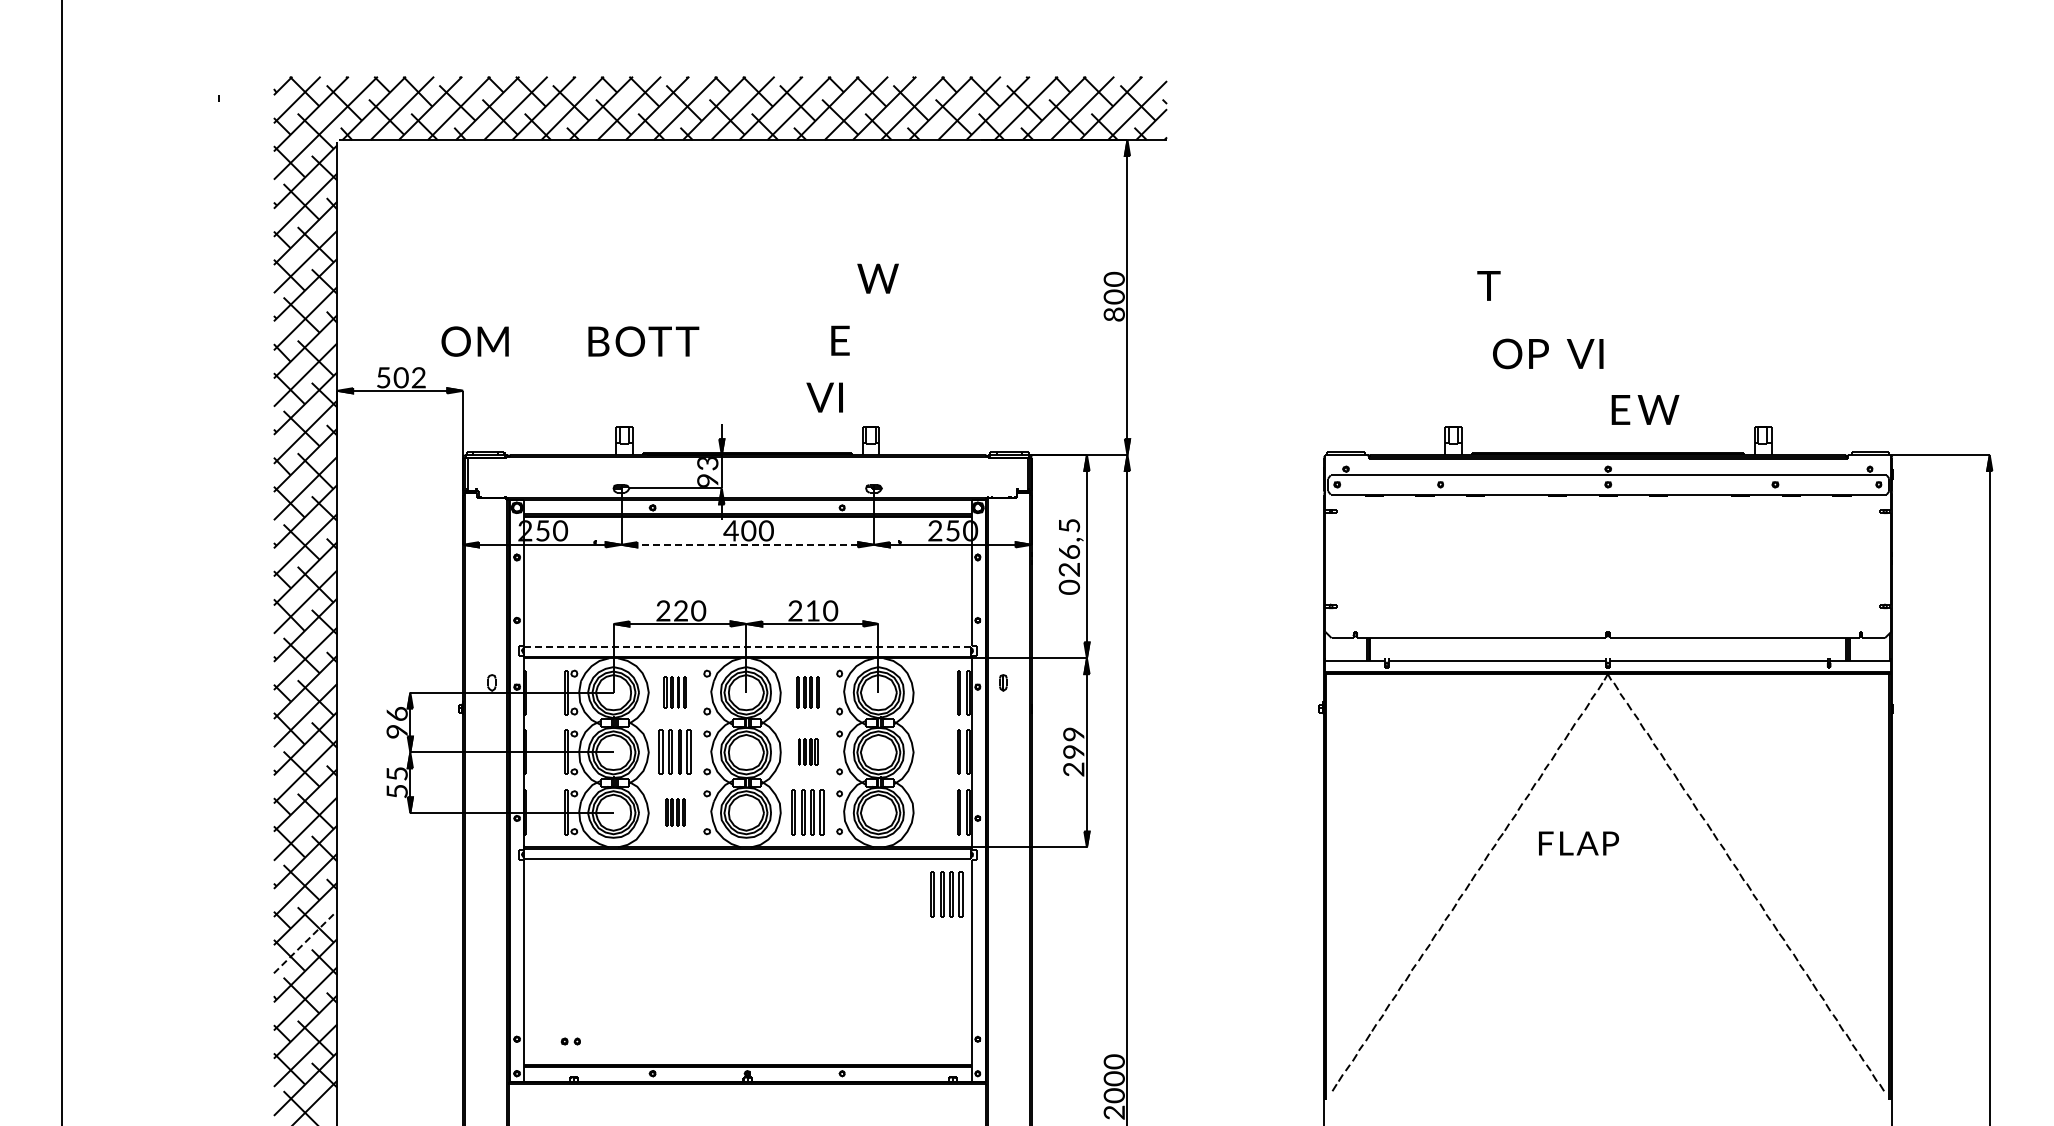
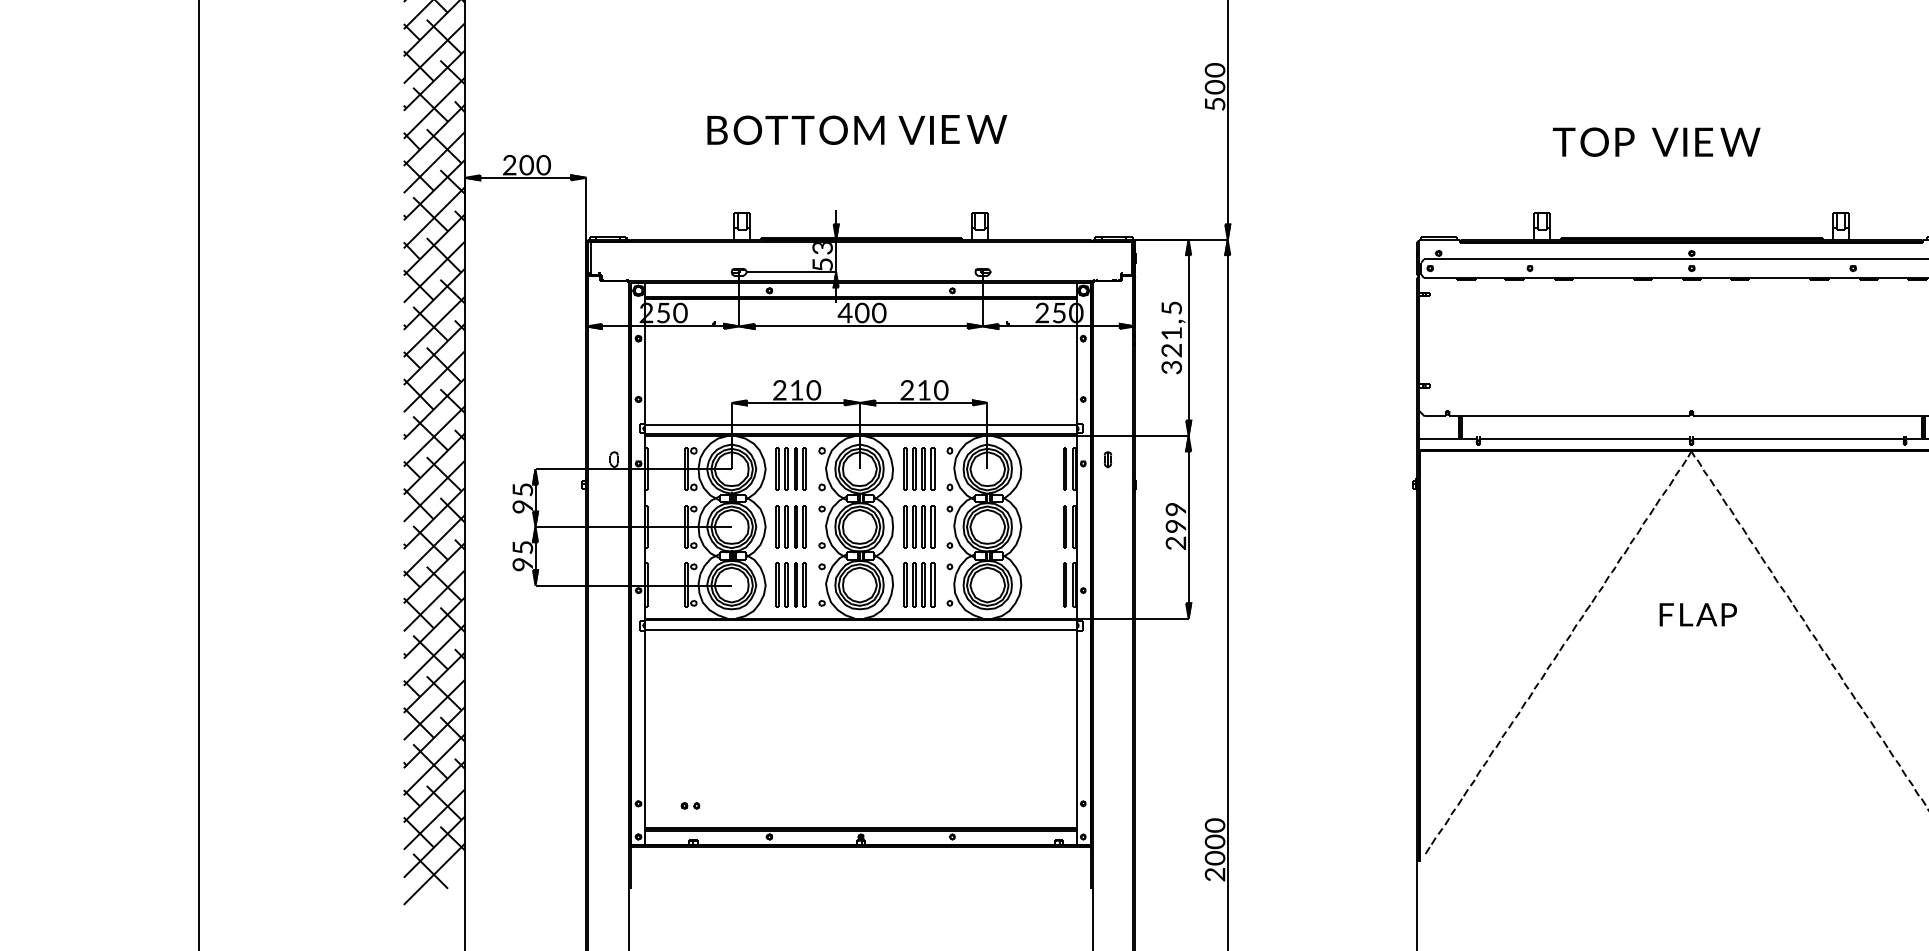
text: (877, 278) -> (986, 129), moved
text: (1488, 285) -> (1563, 141), moved
text: (1113, 314) -> (1214, 104), 8 -> 5
text: (474, 341) -> (851, 130), moved
text: (383, 377) -> (509, 164), 5 -> 2
text: (418, 377) -> (543, 164), 2 -> 0
text: (824, 397) -> (916, 130), moved
text: (1645, 409) -> (1727, 141), moved
text: (707, 480) -> (822, 264), 9 -> 5
line: (747, 544) -> (860, 326), dashed -> solid
text: (1069, 551) -> (1171, 332), 6 -> 1
text: (1069, 586) -> (1171, 366), 0 -> 3
text: (680, 610) -> (796, 389), 2 -> 1
line: (746, 646) -> (860, 424), dashed -> solid
part: (674, 692) -> (790, 469), size x1.43
part: (807, 692) -> (918, 469), size x1.43
text: (396, 713) -> (522, 489), 6 -> 5
part: (807, 751) -> (918, 525), size x1.67
text: (396, 791) -> (522, 564), 5 -> 9
part: (674, 812) -> (790, 584), size x1.67
text: (1578, 843) -> (1697, 614), moved
part: (946, 894) -> (1053, 664), removed
line: (305, 941) -> (434, 709), dashed -> solid

